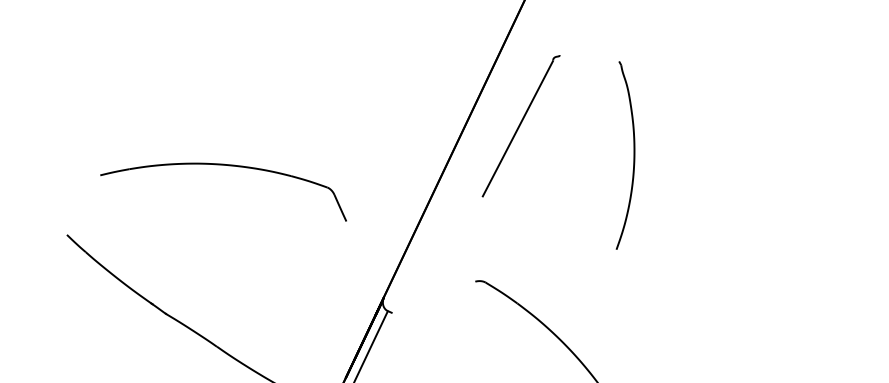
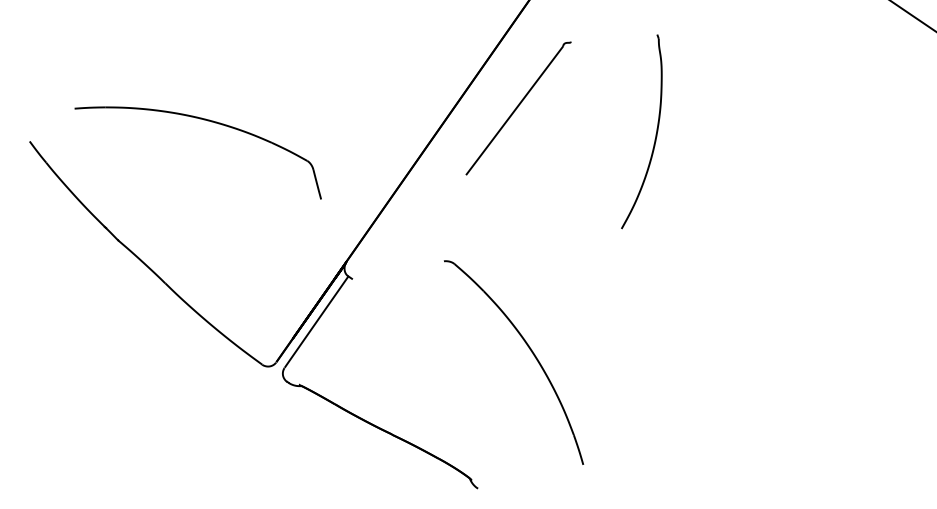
part: (633, 155) -> (655, 134), moved
part: (223, 165) -> (203, 120), moved

